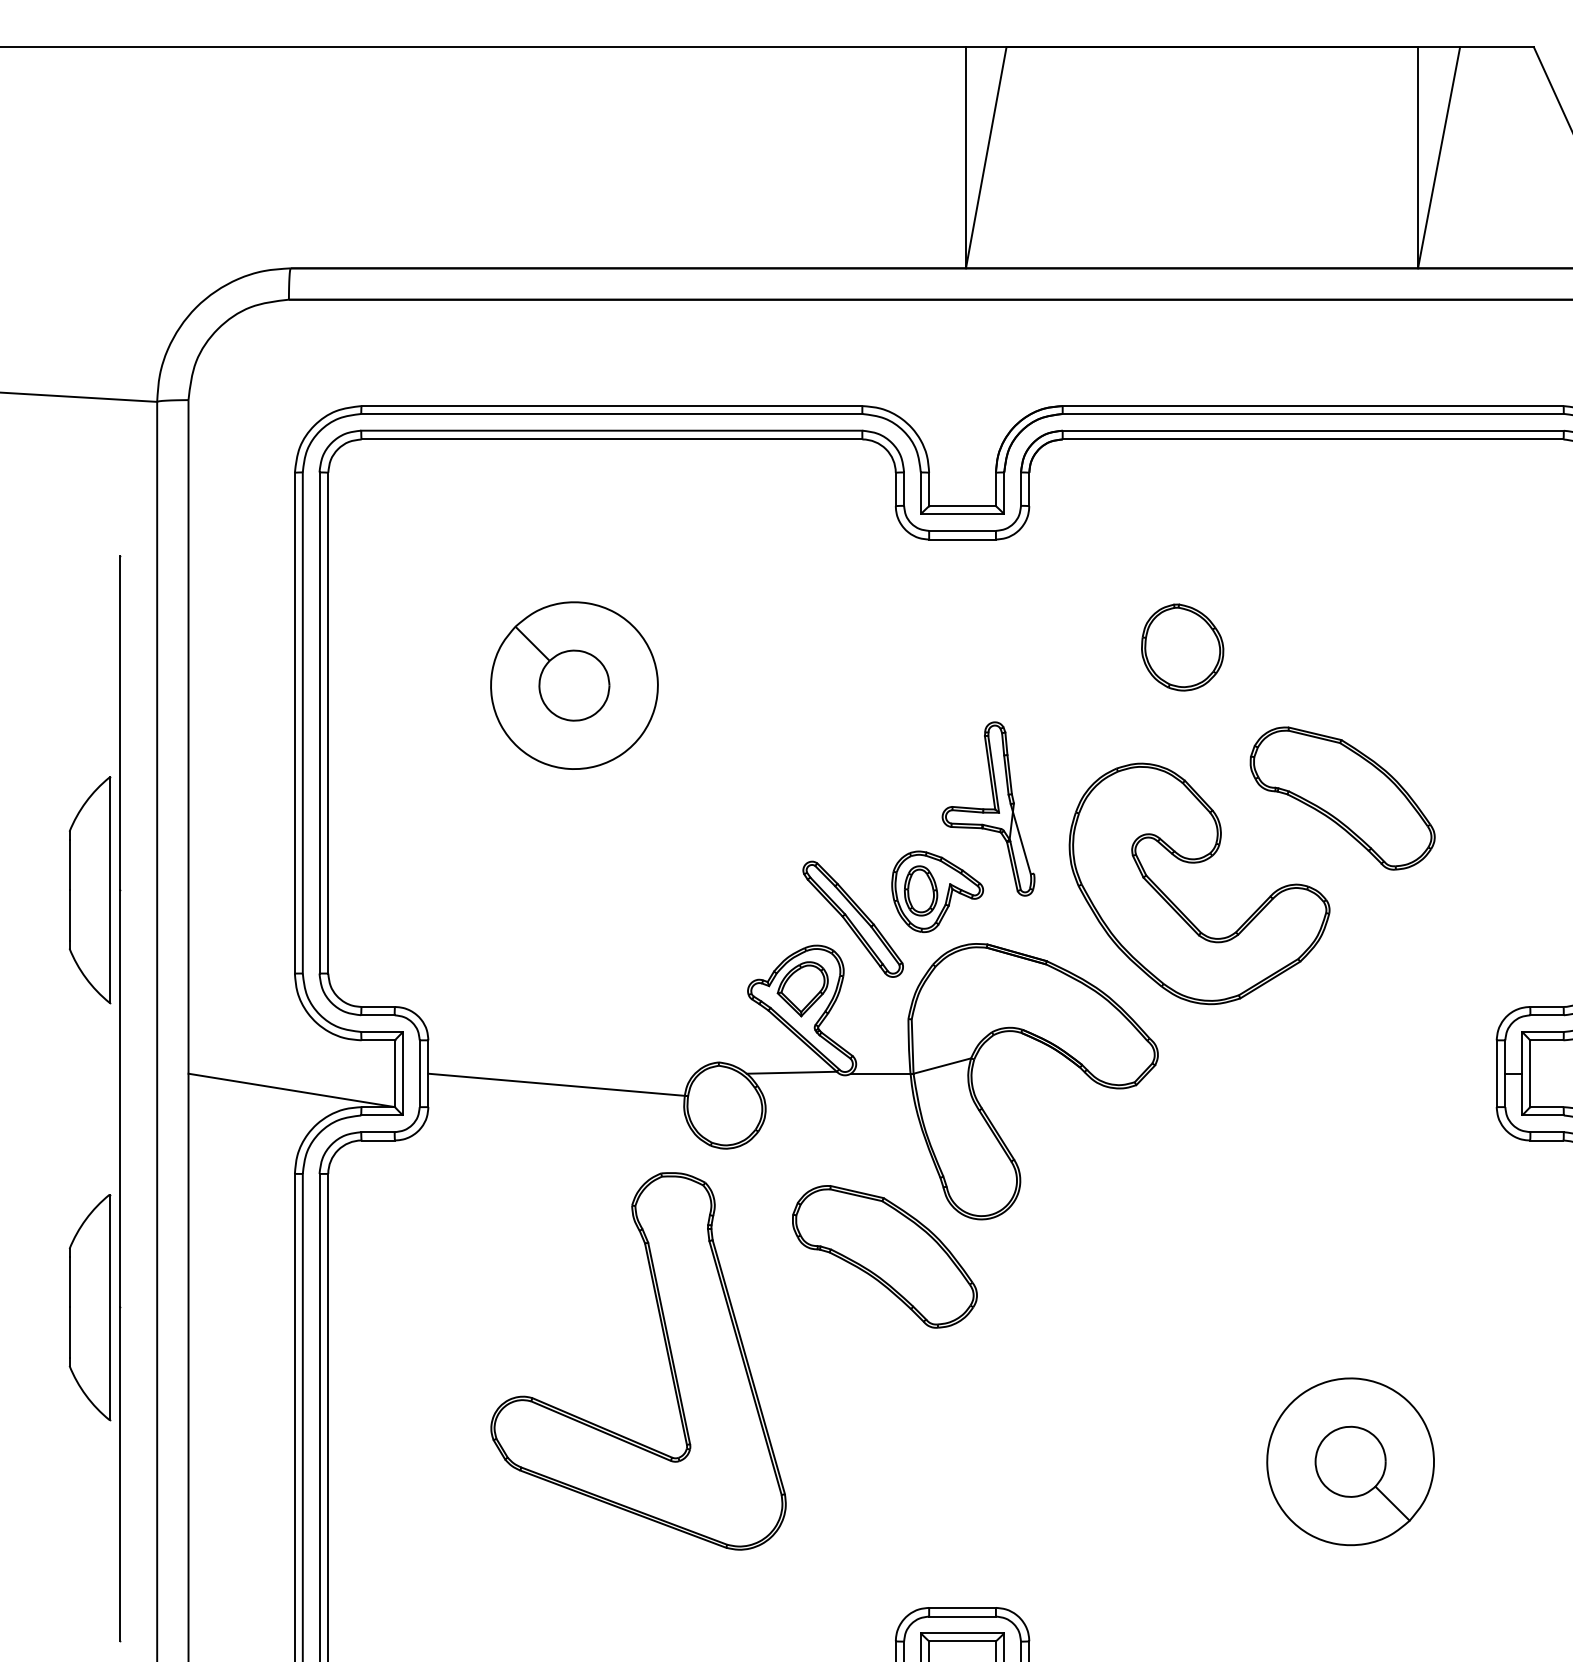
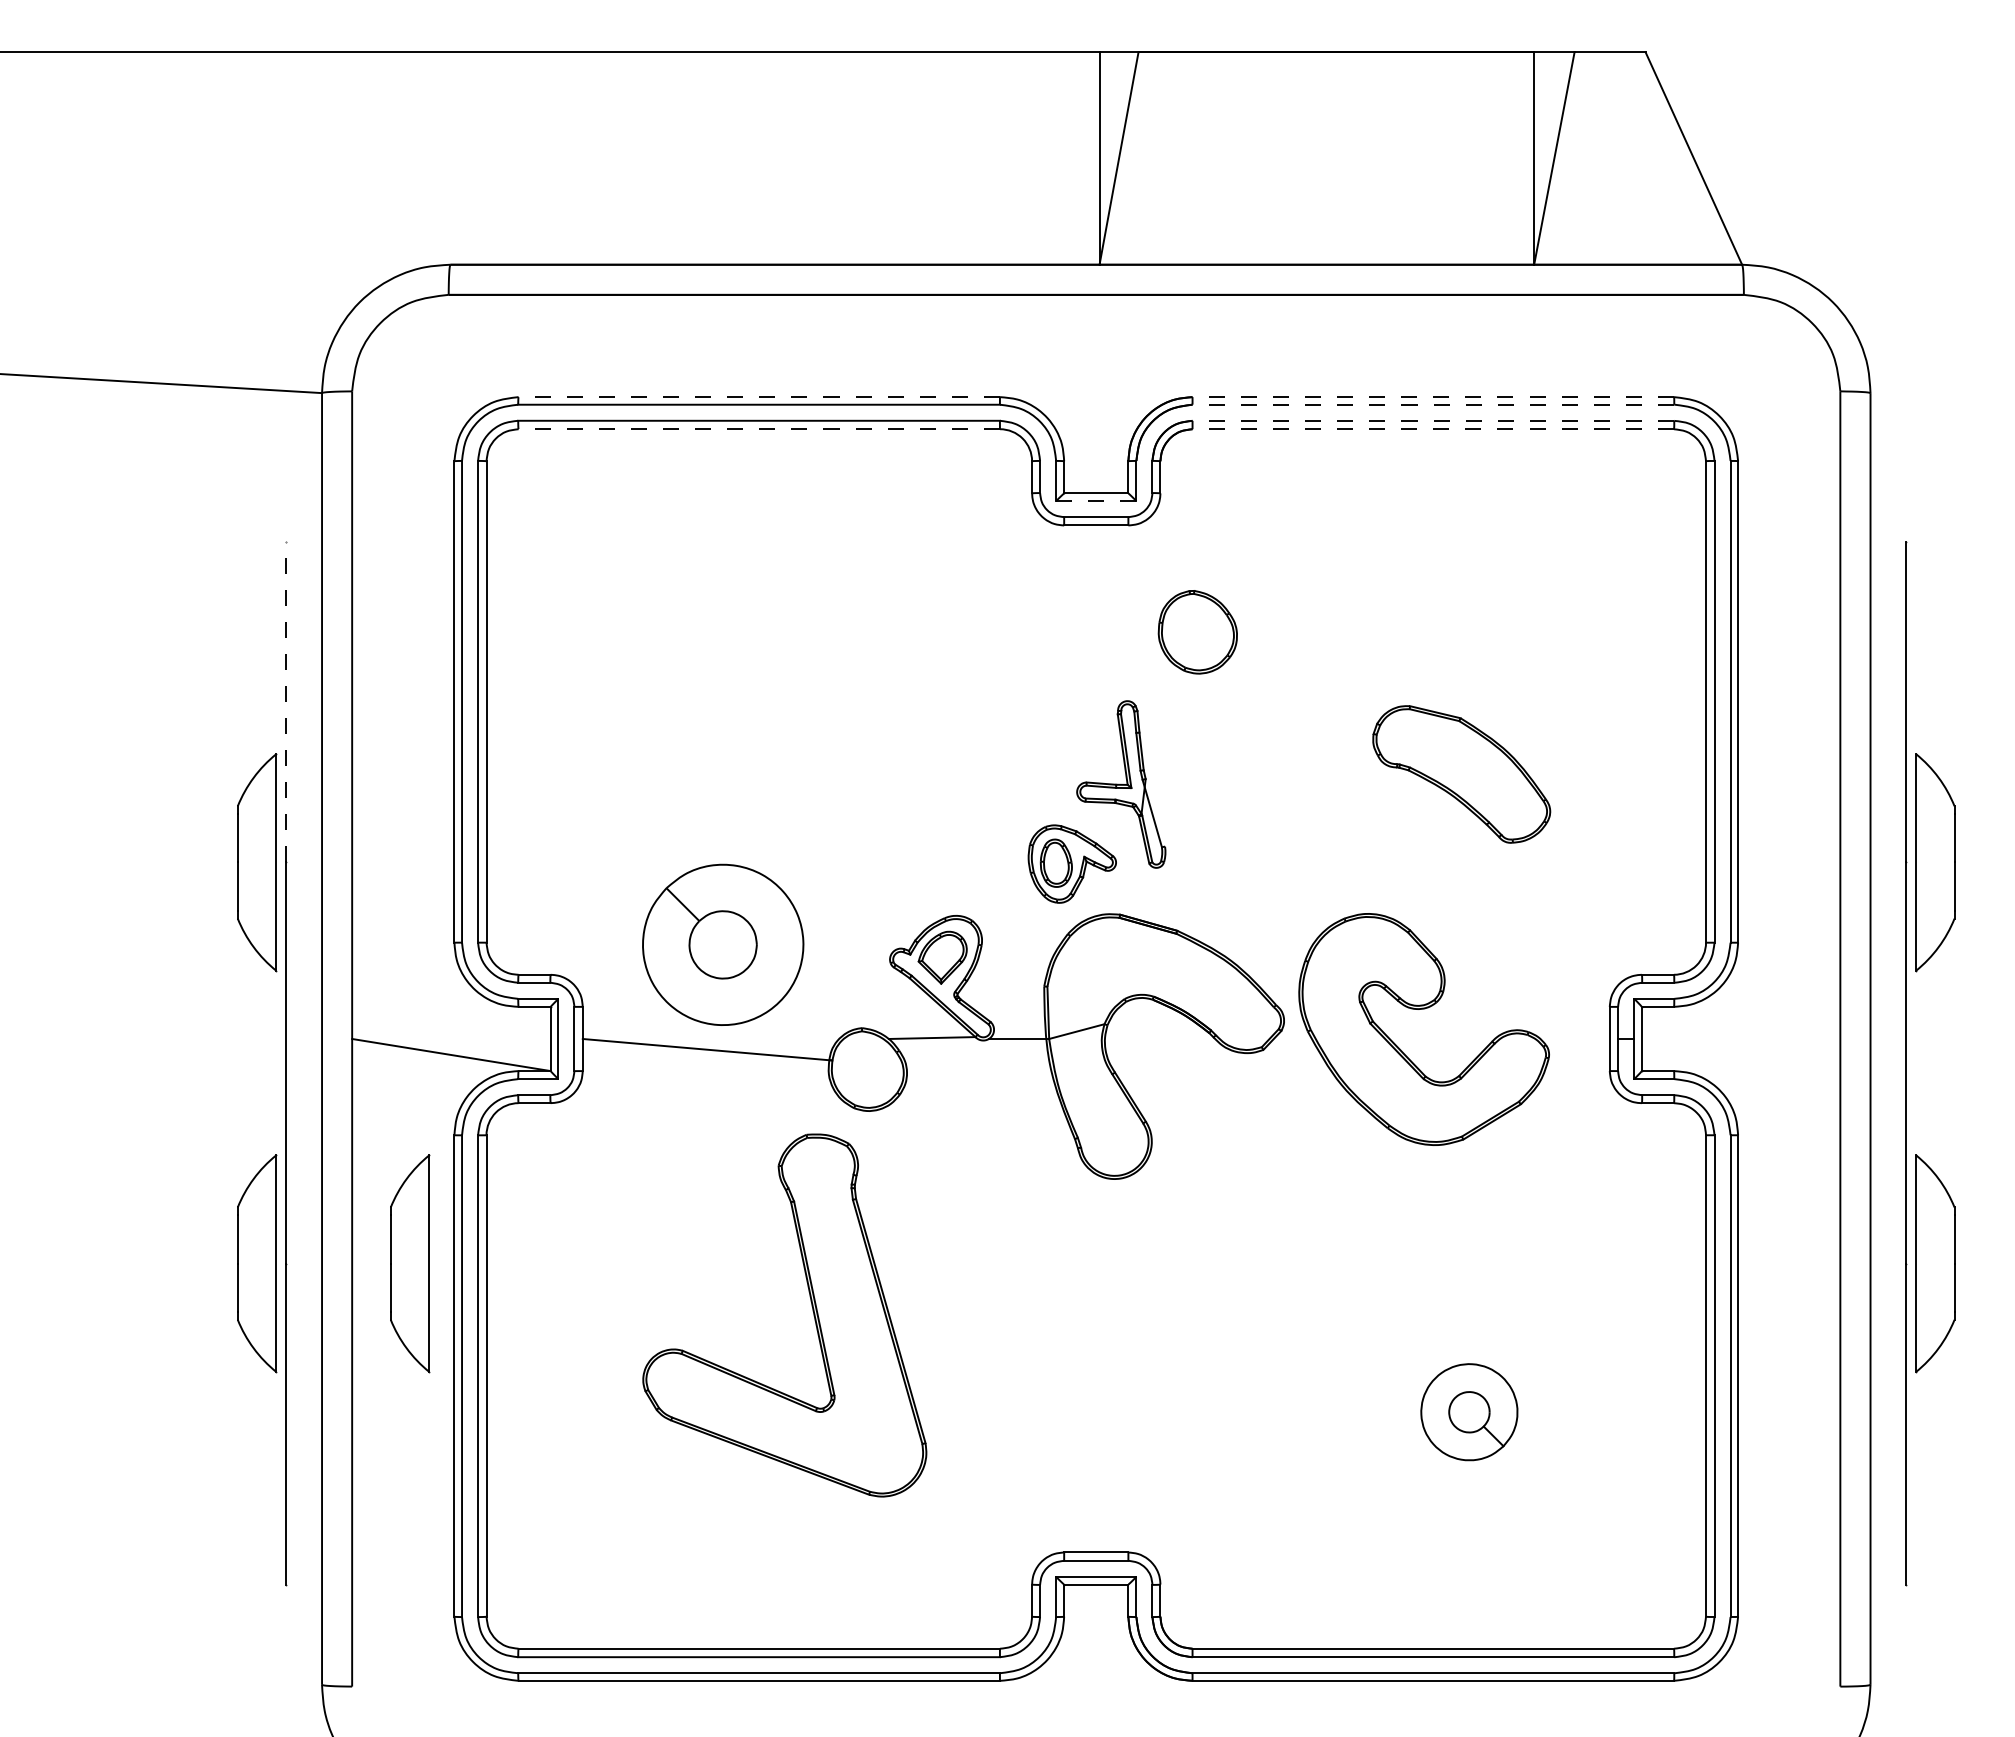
line: (612, 406) -> (759, 397), solid -> dashed
line: (1313, 406) -> (1433, 397), solid -> dashed
line: (1313, 413) -> (1433, 404), solid -> dashed
line: (1313, 430) -> (1433, 420), solid -> dashed
line: (612, 439) -> (759, 429), solid -> dashed
line: (1313, 439) -> (1433, 429), solid -> dashed
line: (961, 514) -> (1095, 501), solid -> dashed
part: (1182, 647) -> (1197, 632), moved
part: (574, 685) -> (723, 944), moved
line: (119, 722) -> (285, 701), solid -> dashed
part: (1198, 863) -> (1423, 1009), moved
part: (852, 919) -> (990, 890), removed
part: (884, 1257) -> (1021, 1215), removed
part: (249, 1307) -> (410, 1263), added
part: (1350, 1462) -> (1469, 1412), size x0.6

